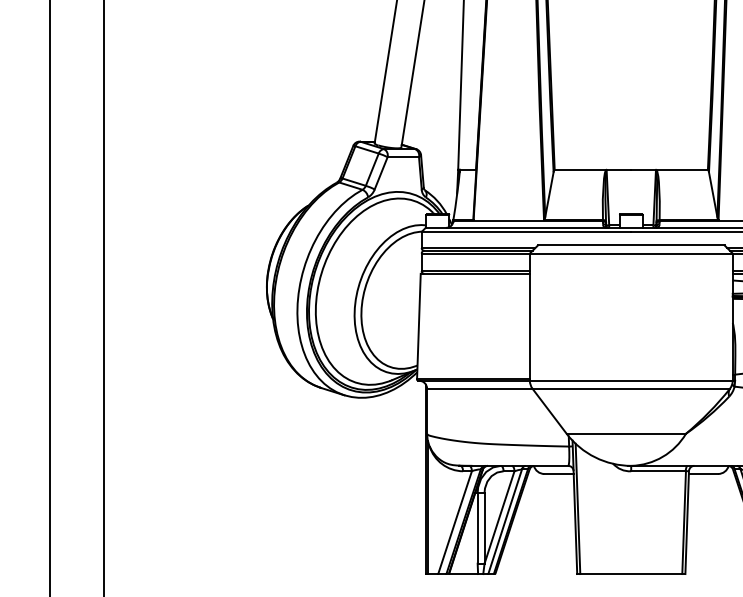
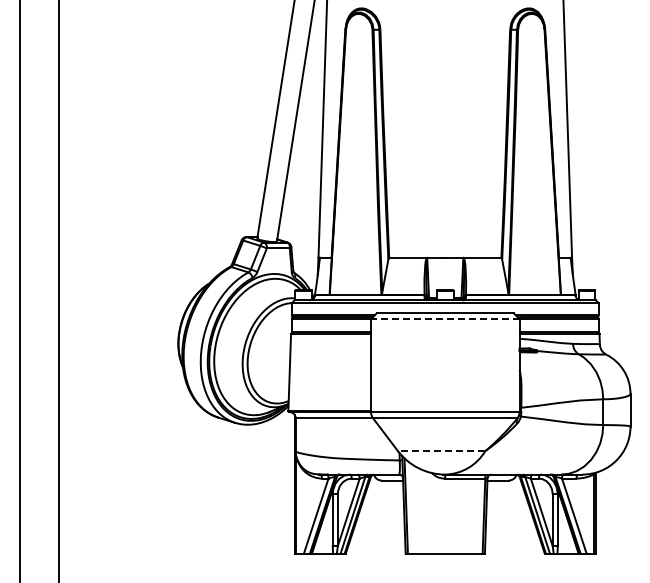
line: (630, 254) -> (444, 319), solid -> dashed
line: (626, 434) -> (441, 451), solid -> dashed

